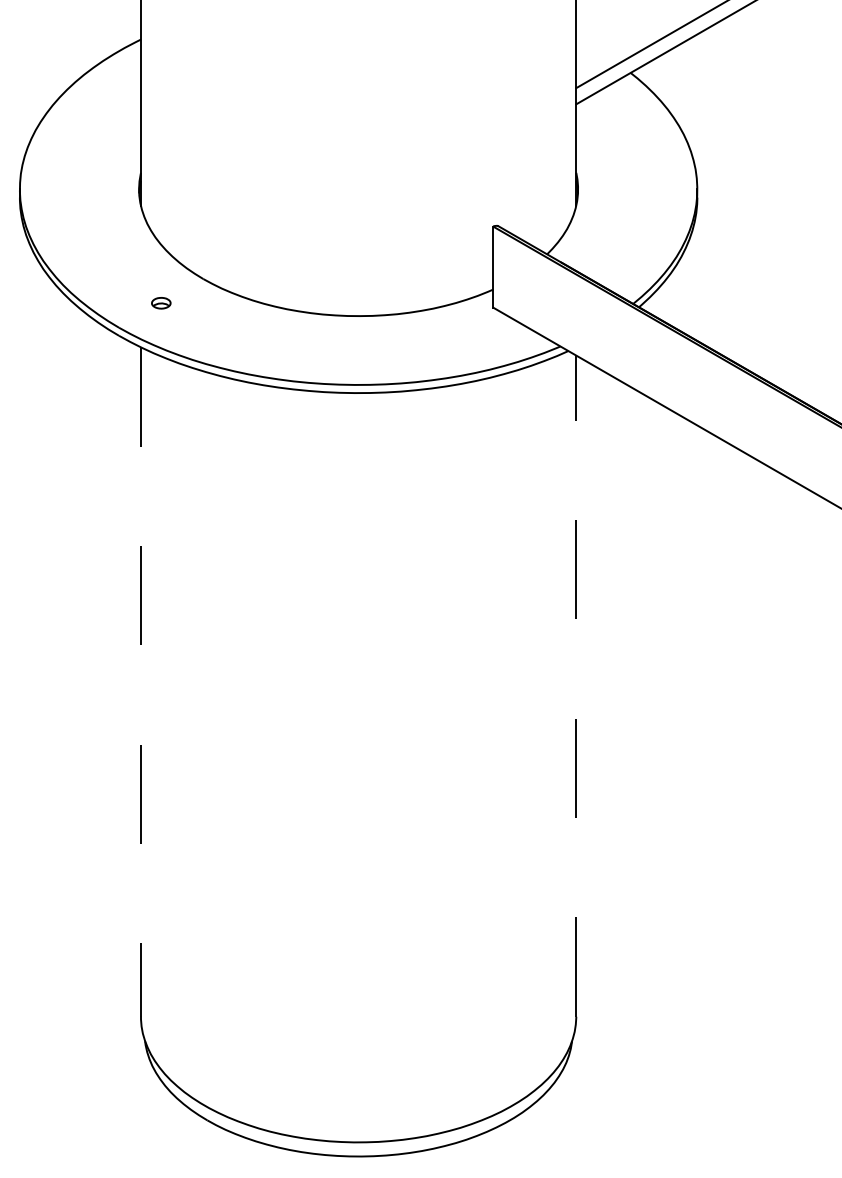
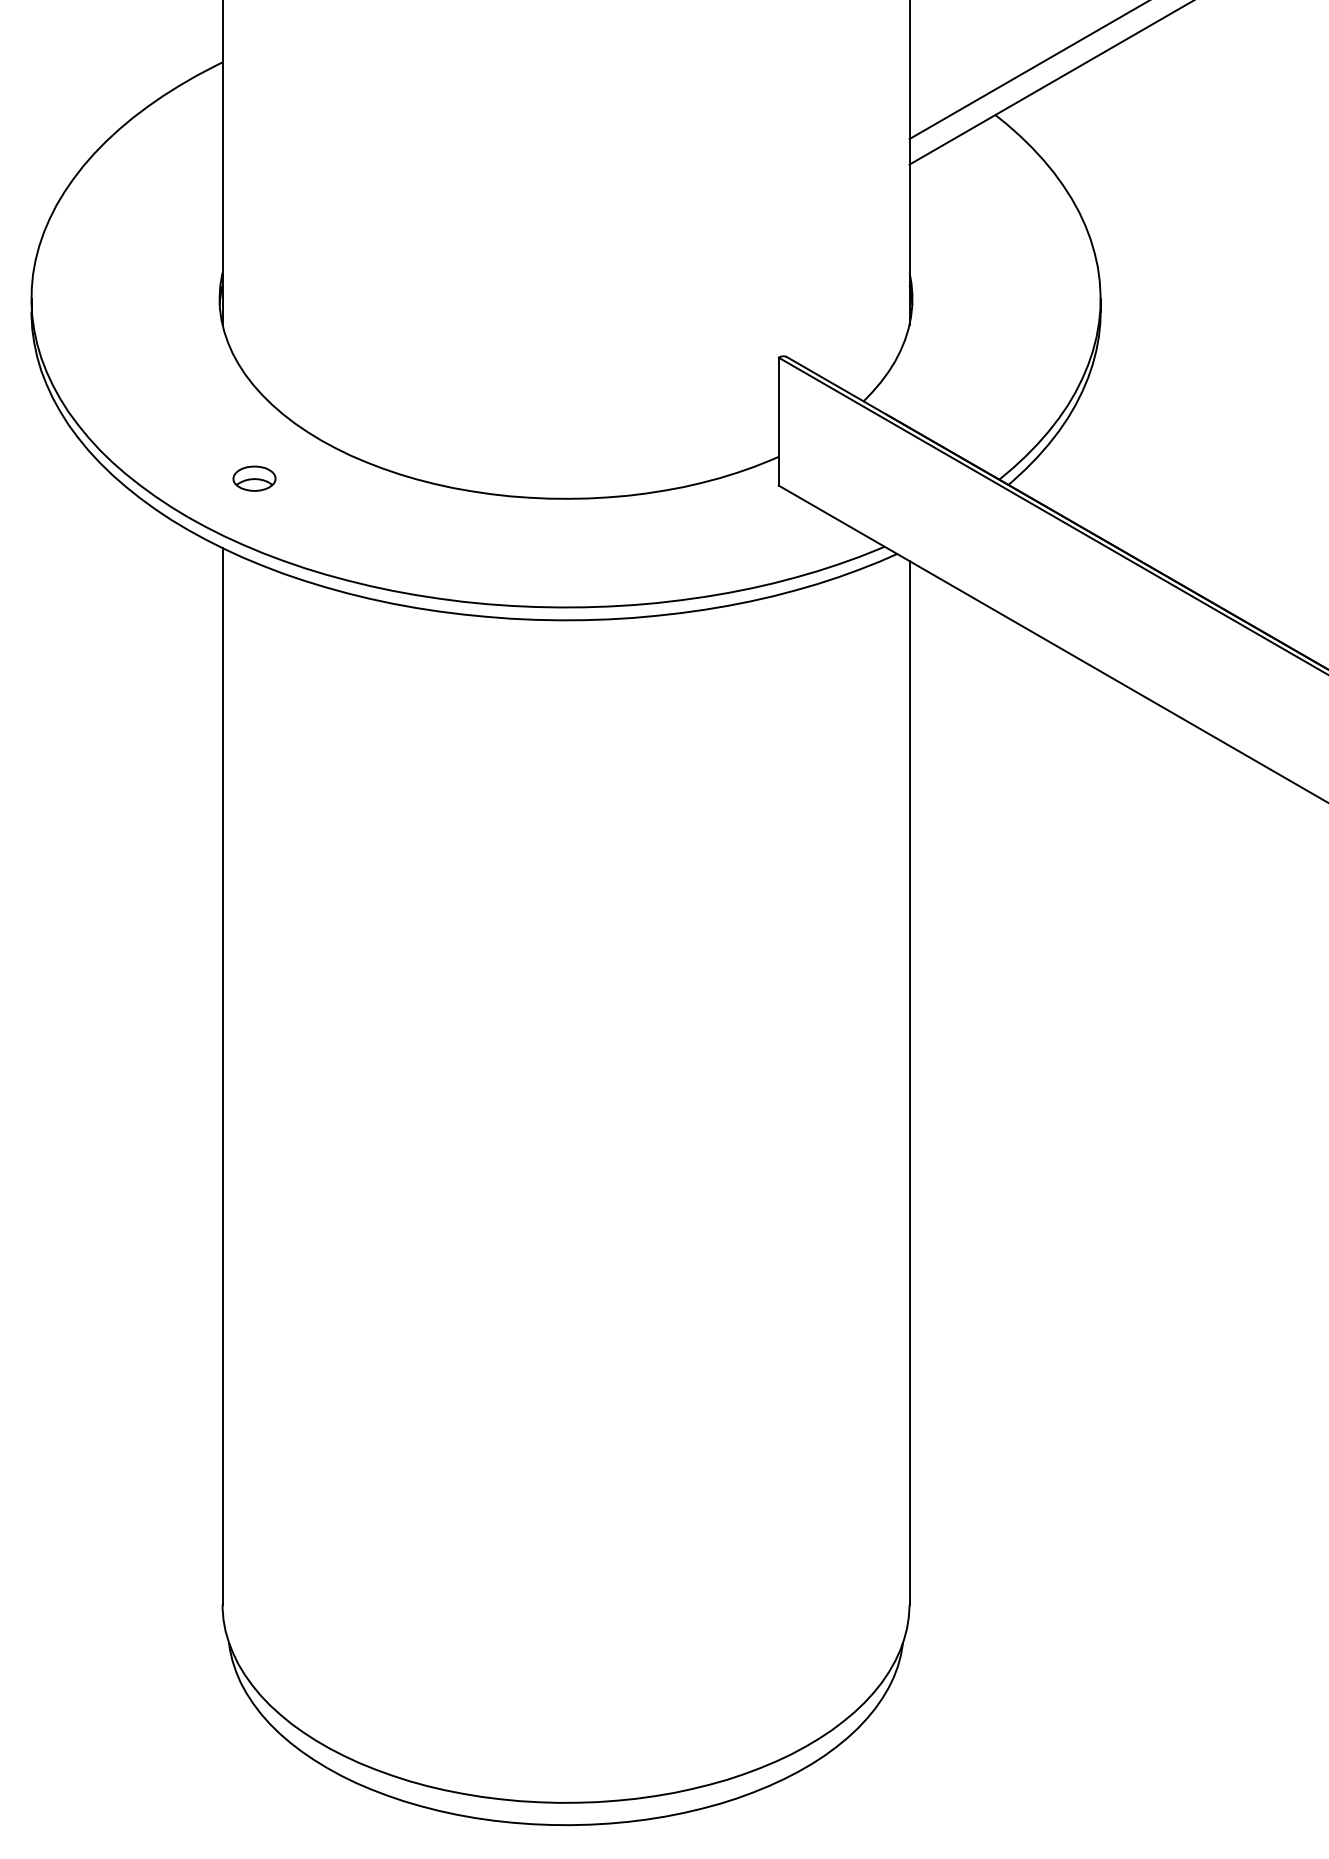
part: (161, 302) -> (254, 477), size x1.43
line: (141, 682) -> (223, 1077), dashed -> solid
line: (576, 686) -> (909, 1083), dashed -> solid

